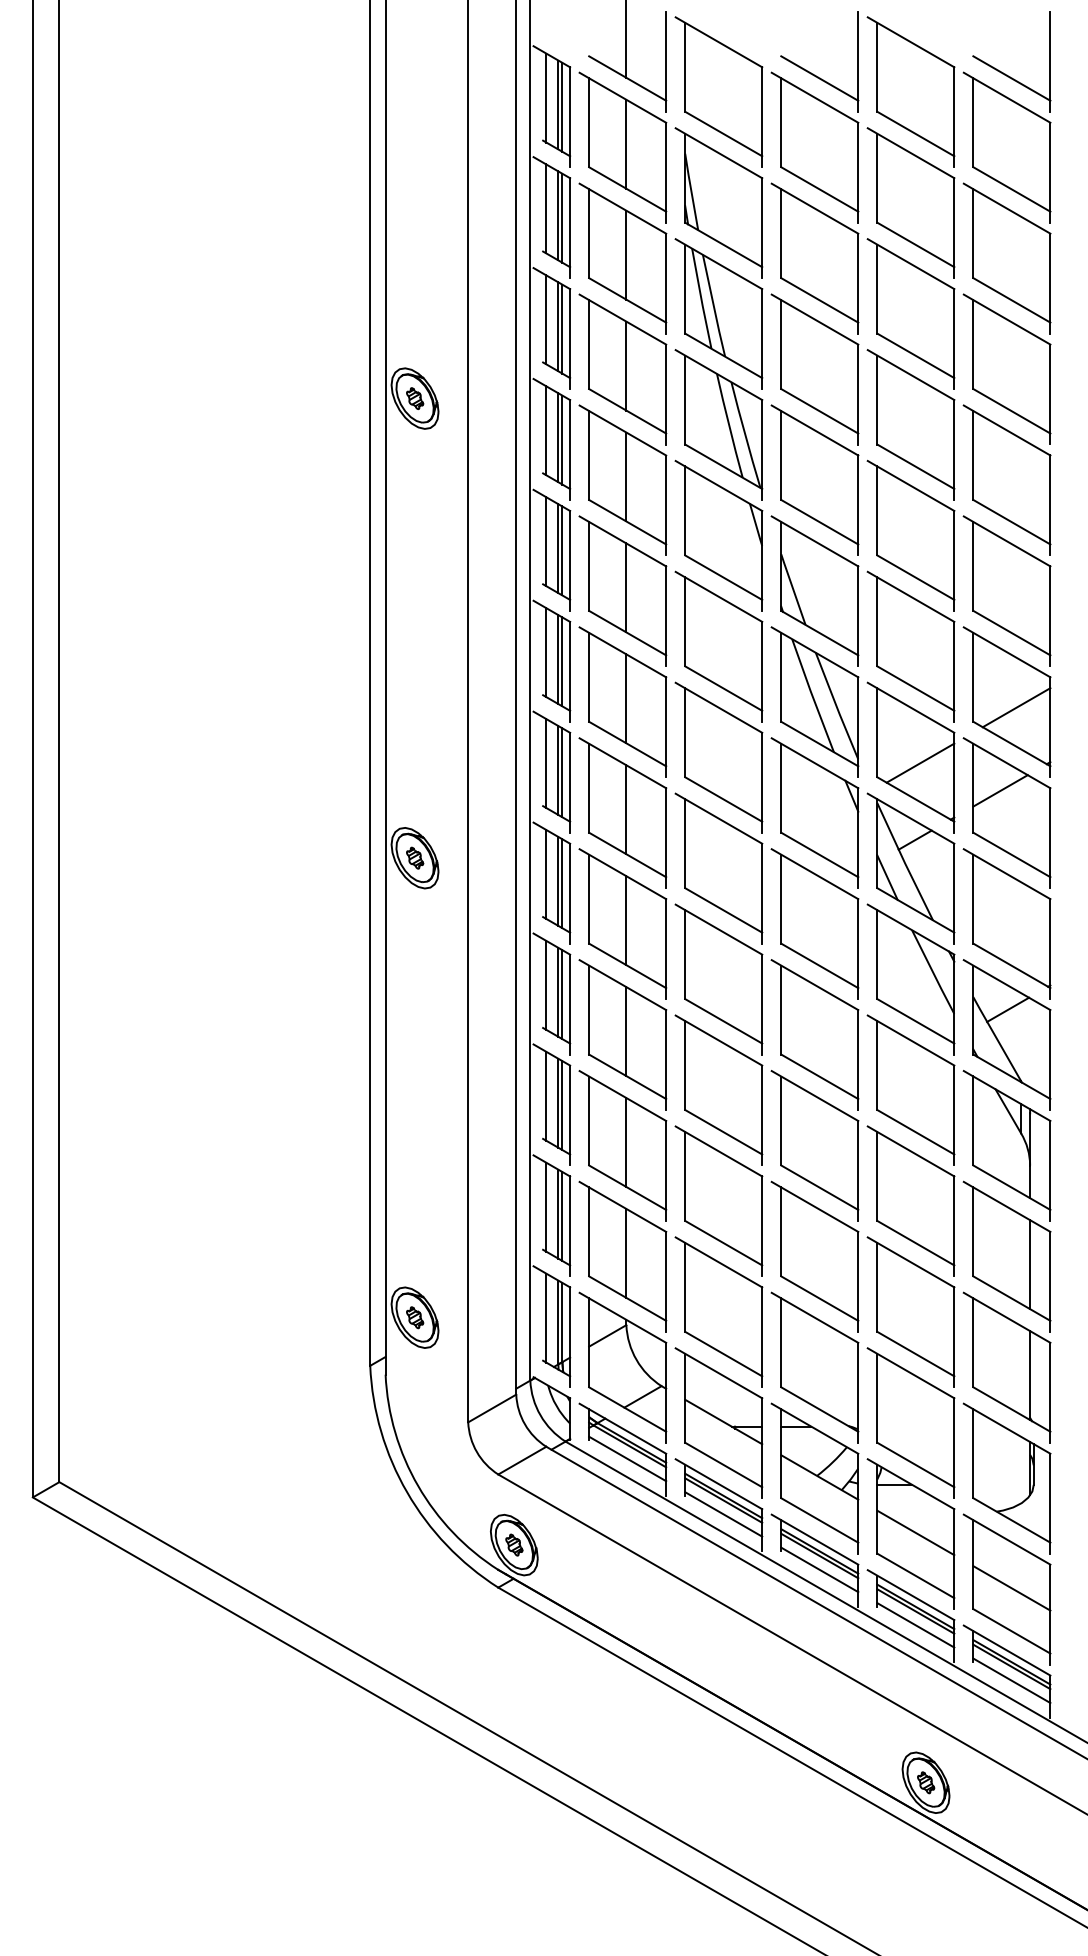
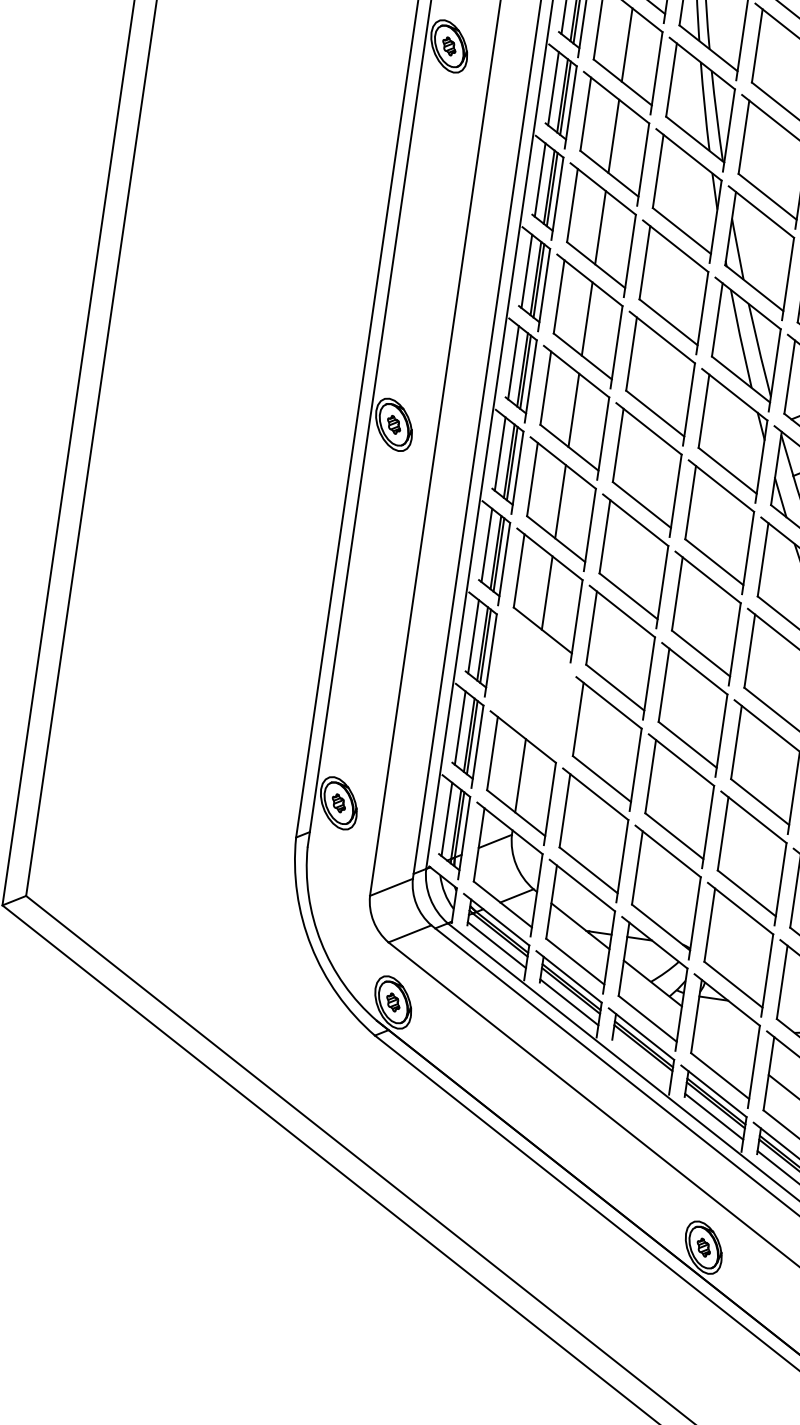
part: (622, 1145) -> (530, 686), removed
line: (915, 1532) -> (725, 1040), removed
line: (819, 1569) -> (641, 1059), removed

